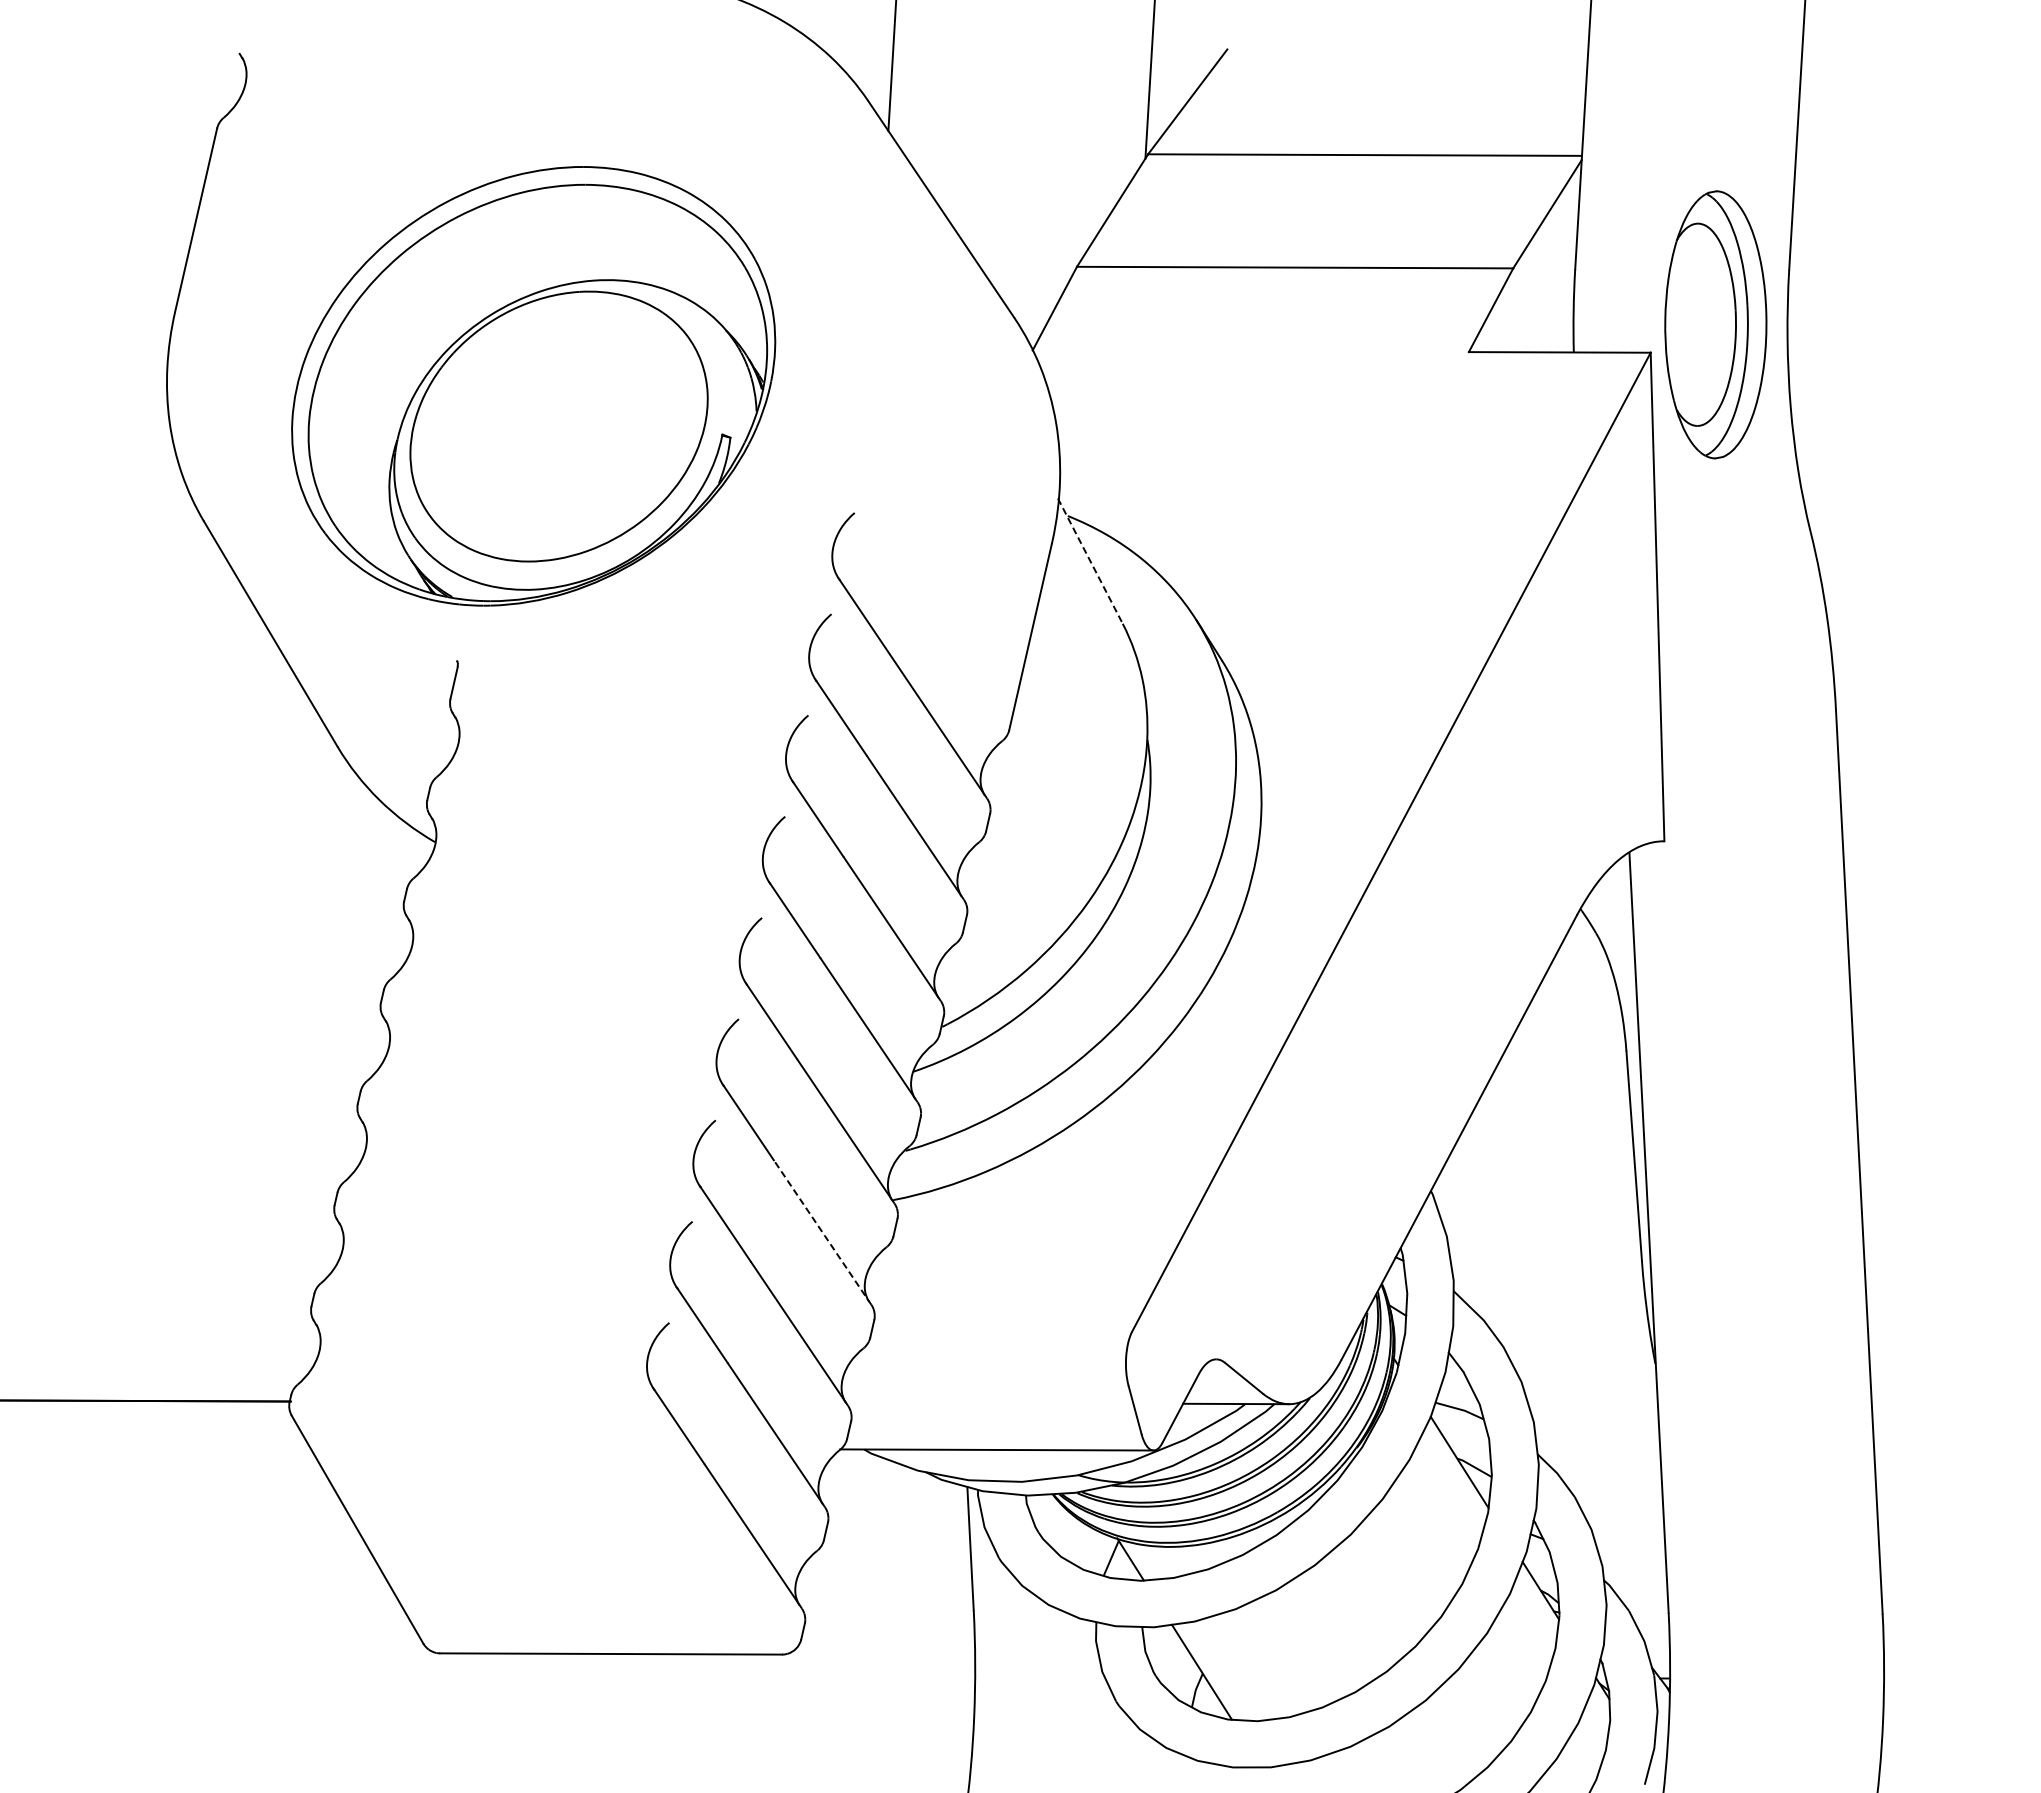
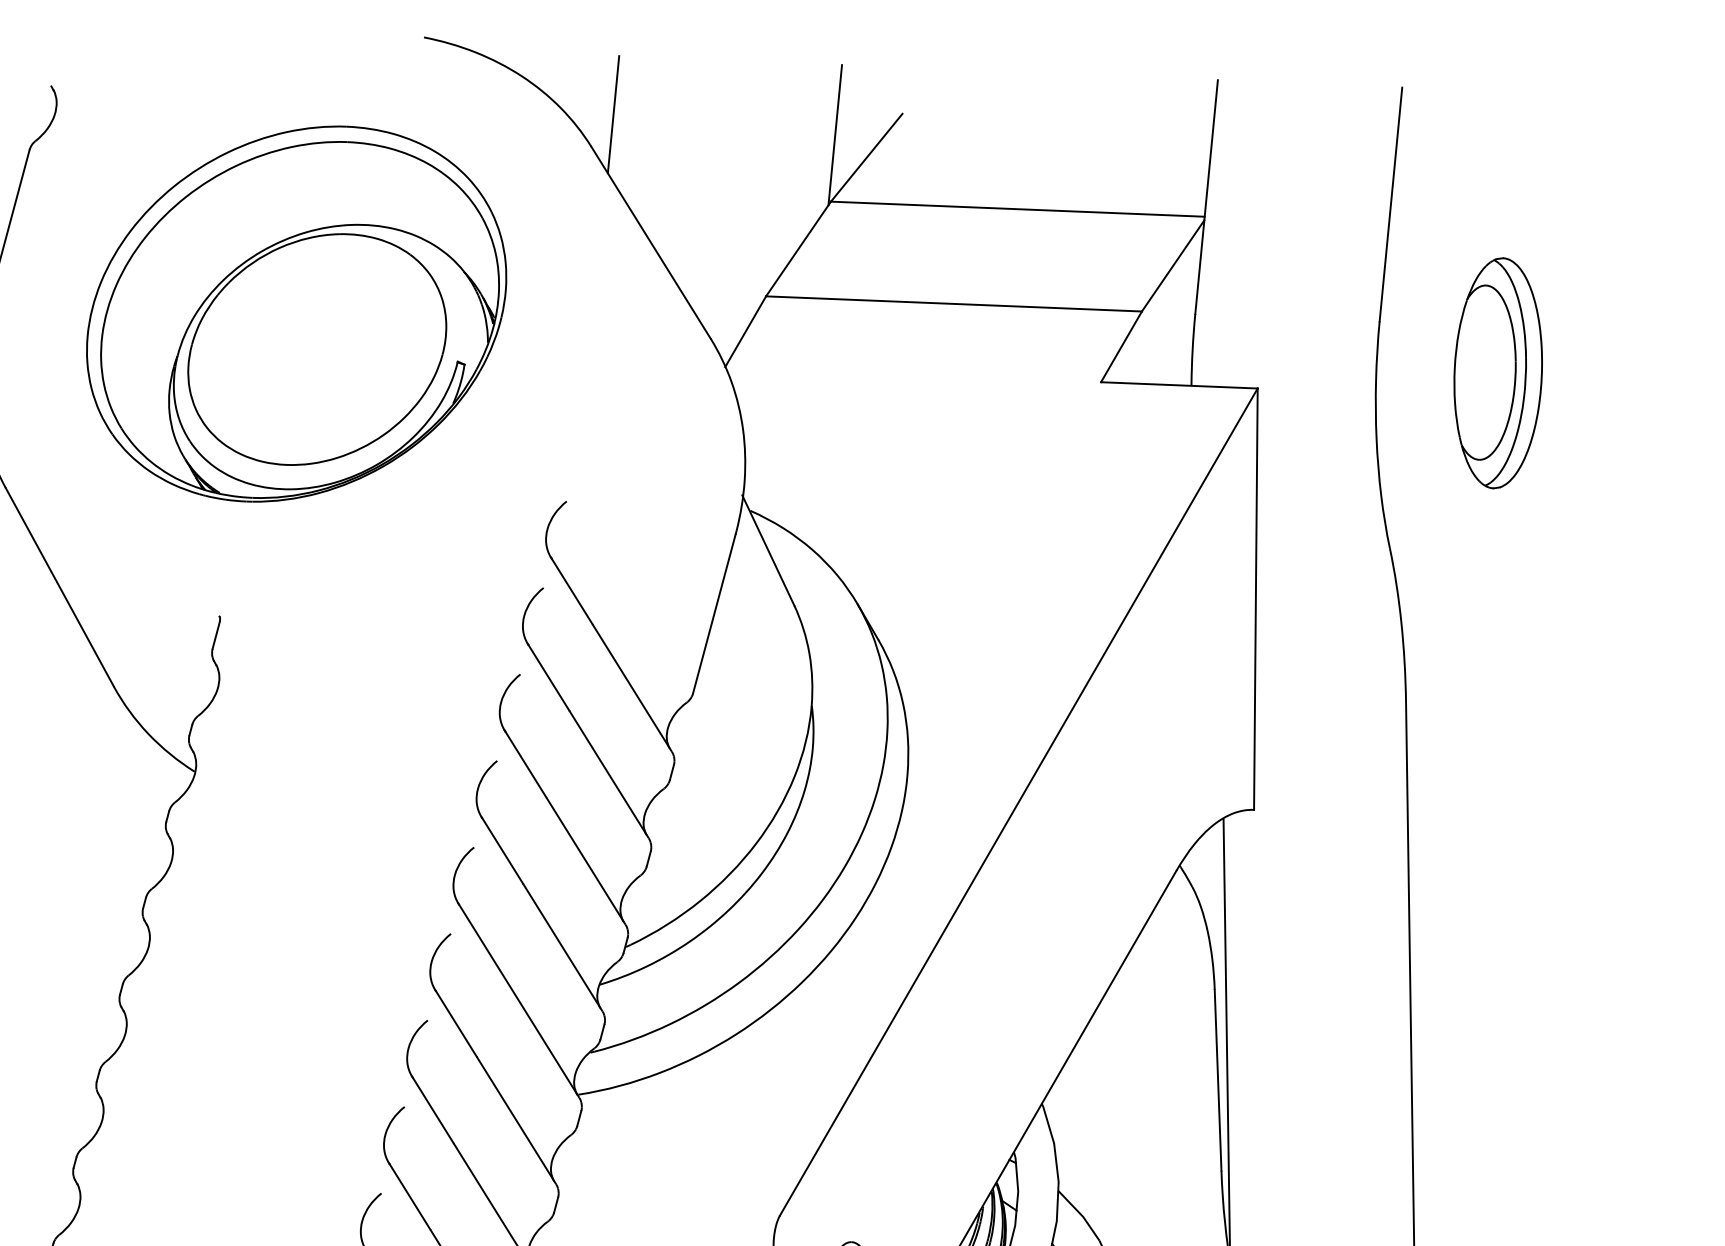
part: (1715, 324) -> (1497, 372), moved
part: (533, 386) -> (296, 314), moved
line: (1090, 561) -> (768, 550), dashed -> solid
line: (823, 1233) -> (517, 1121), dashed -> solid

